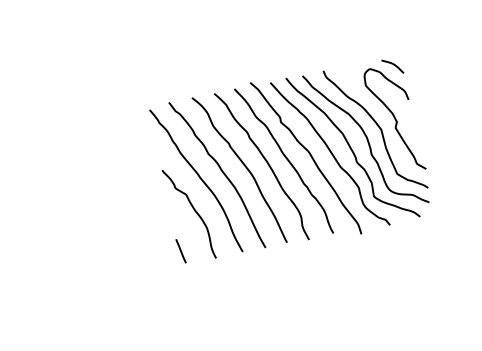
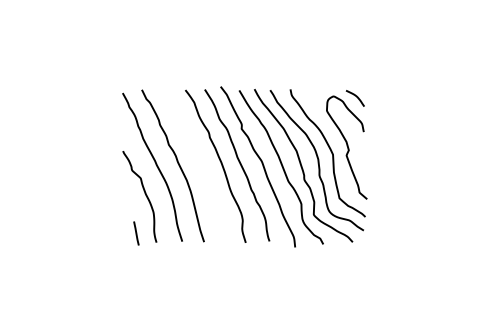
curve: (244, 166) -> (199, 162), removed
line: (181, 251) -> (136, 233), moved

